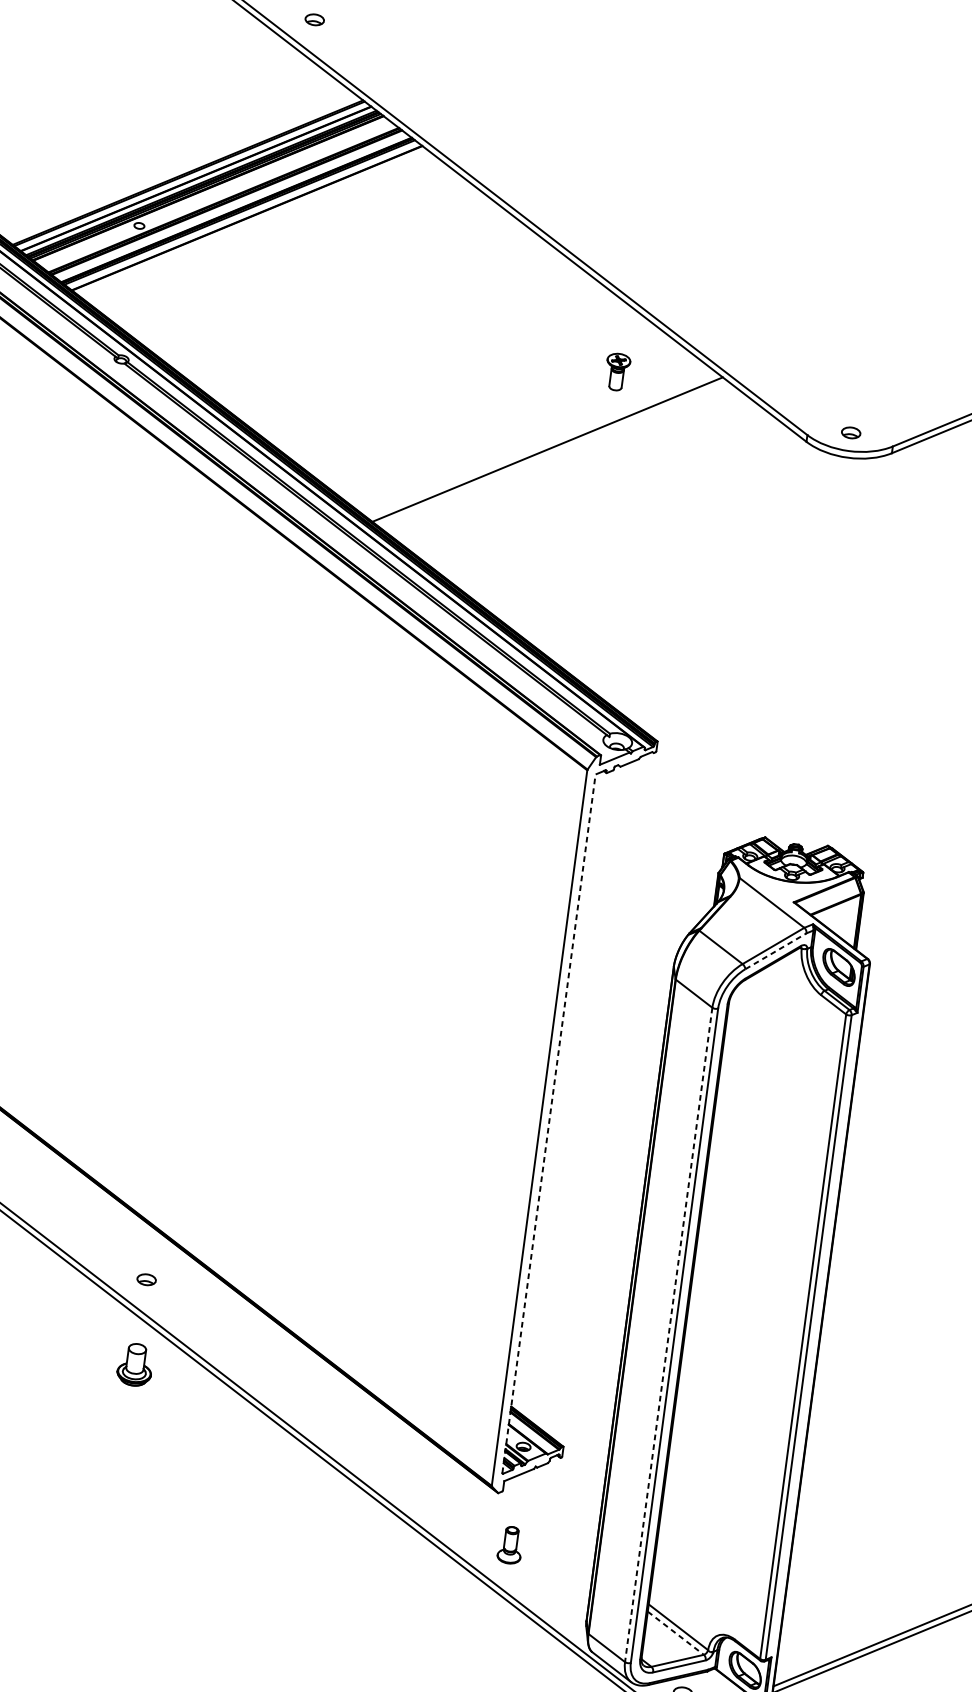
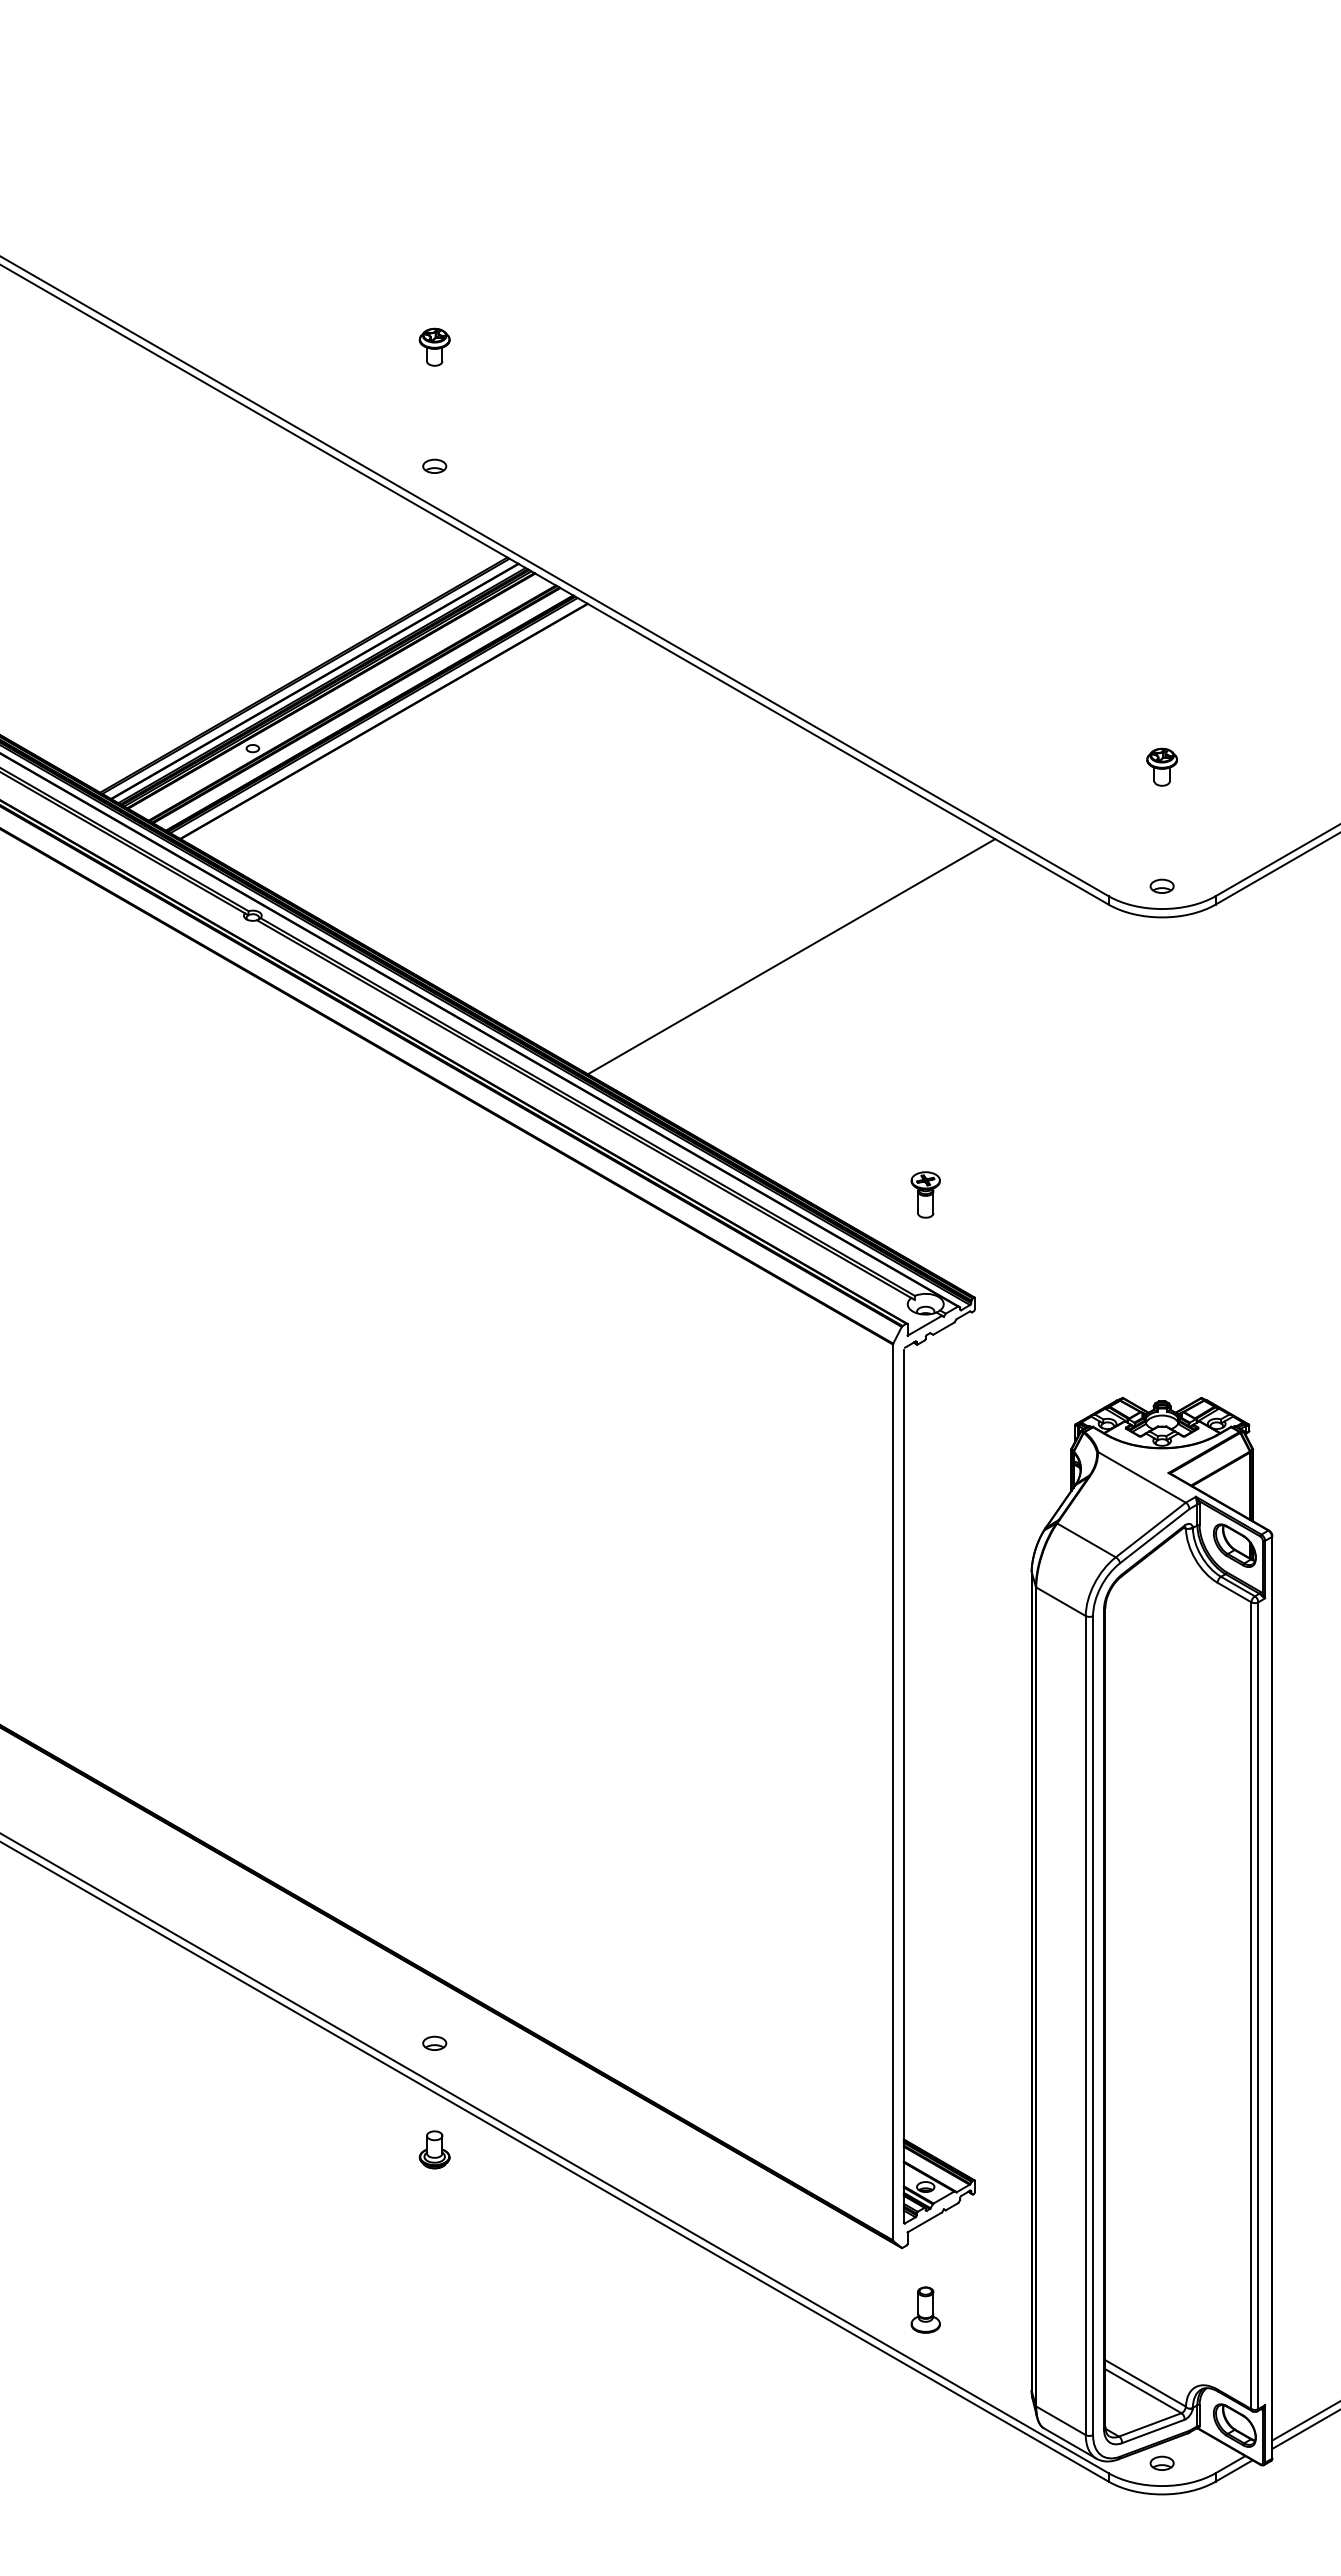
part: (863, 337) -> (1161, 766), added
part: (617, 371) -> (925, 1194), moved
line: (775, 951) -> (1154, 1536), dashed -> solid
line: (548, 1124) -> (903, 1786), dashed -> solid
line: (668, 1334) -> (1085, 2025), dashed -> solid
part: (135, 1364) -> (434, 2149), size x0.71
line: (675, 1633) -> (1143, 2391), dashed -> solid

